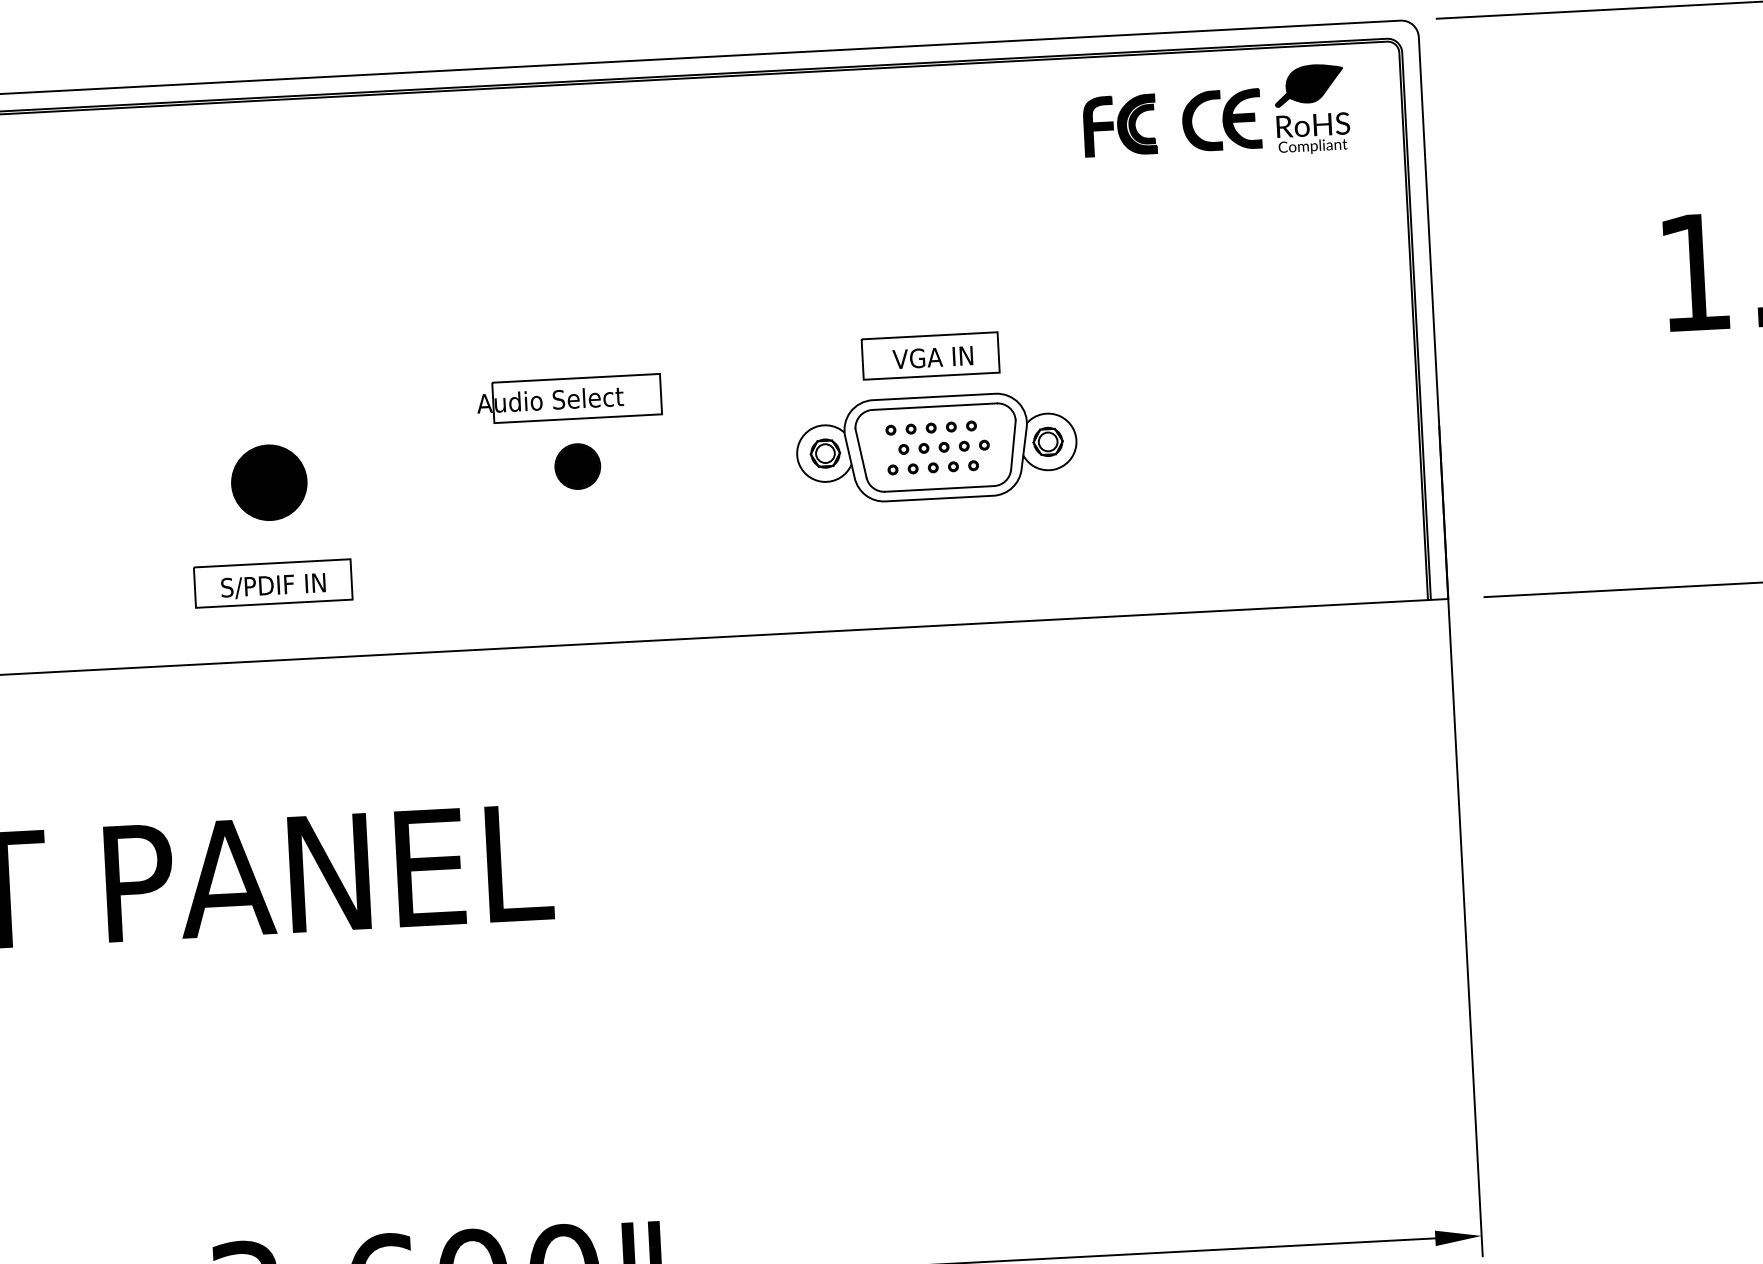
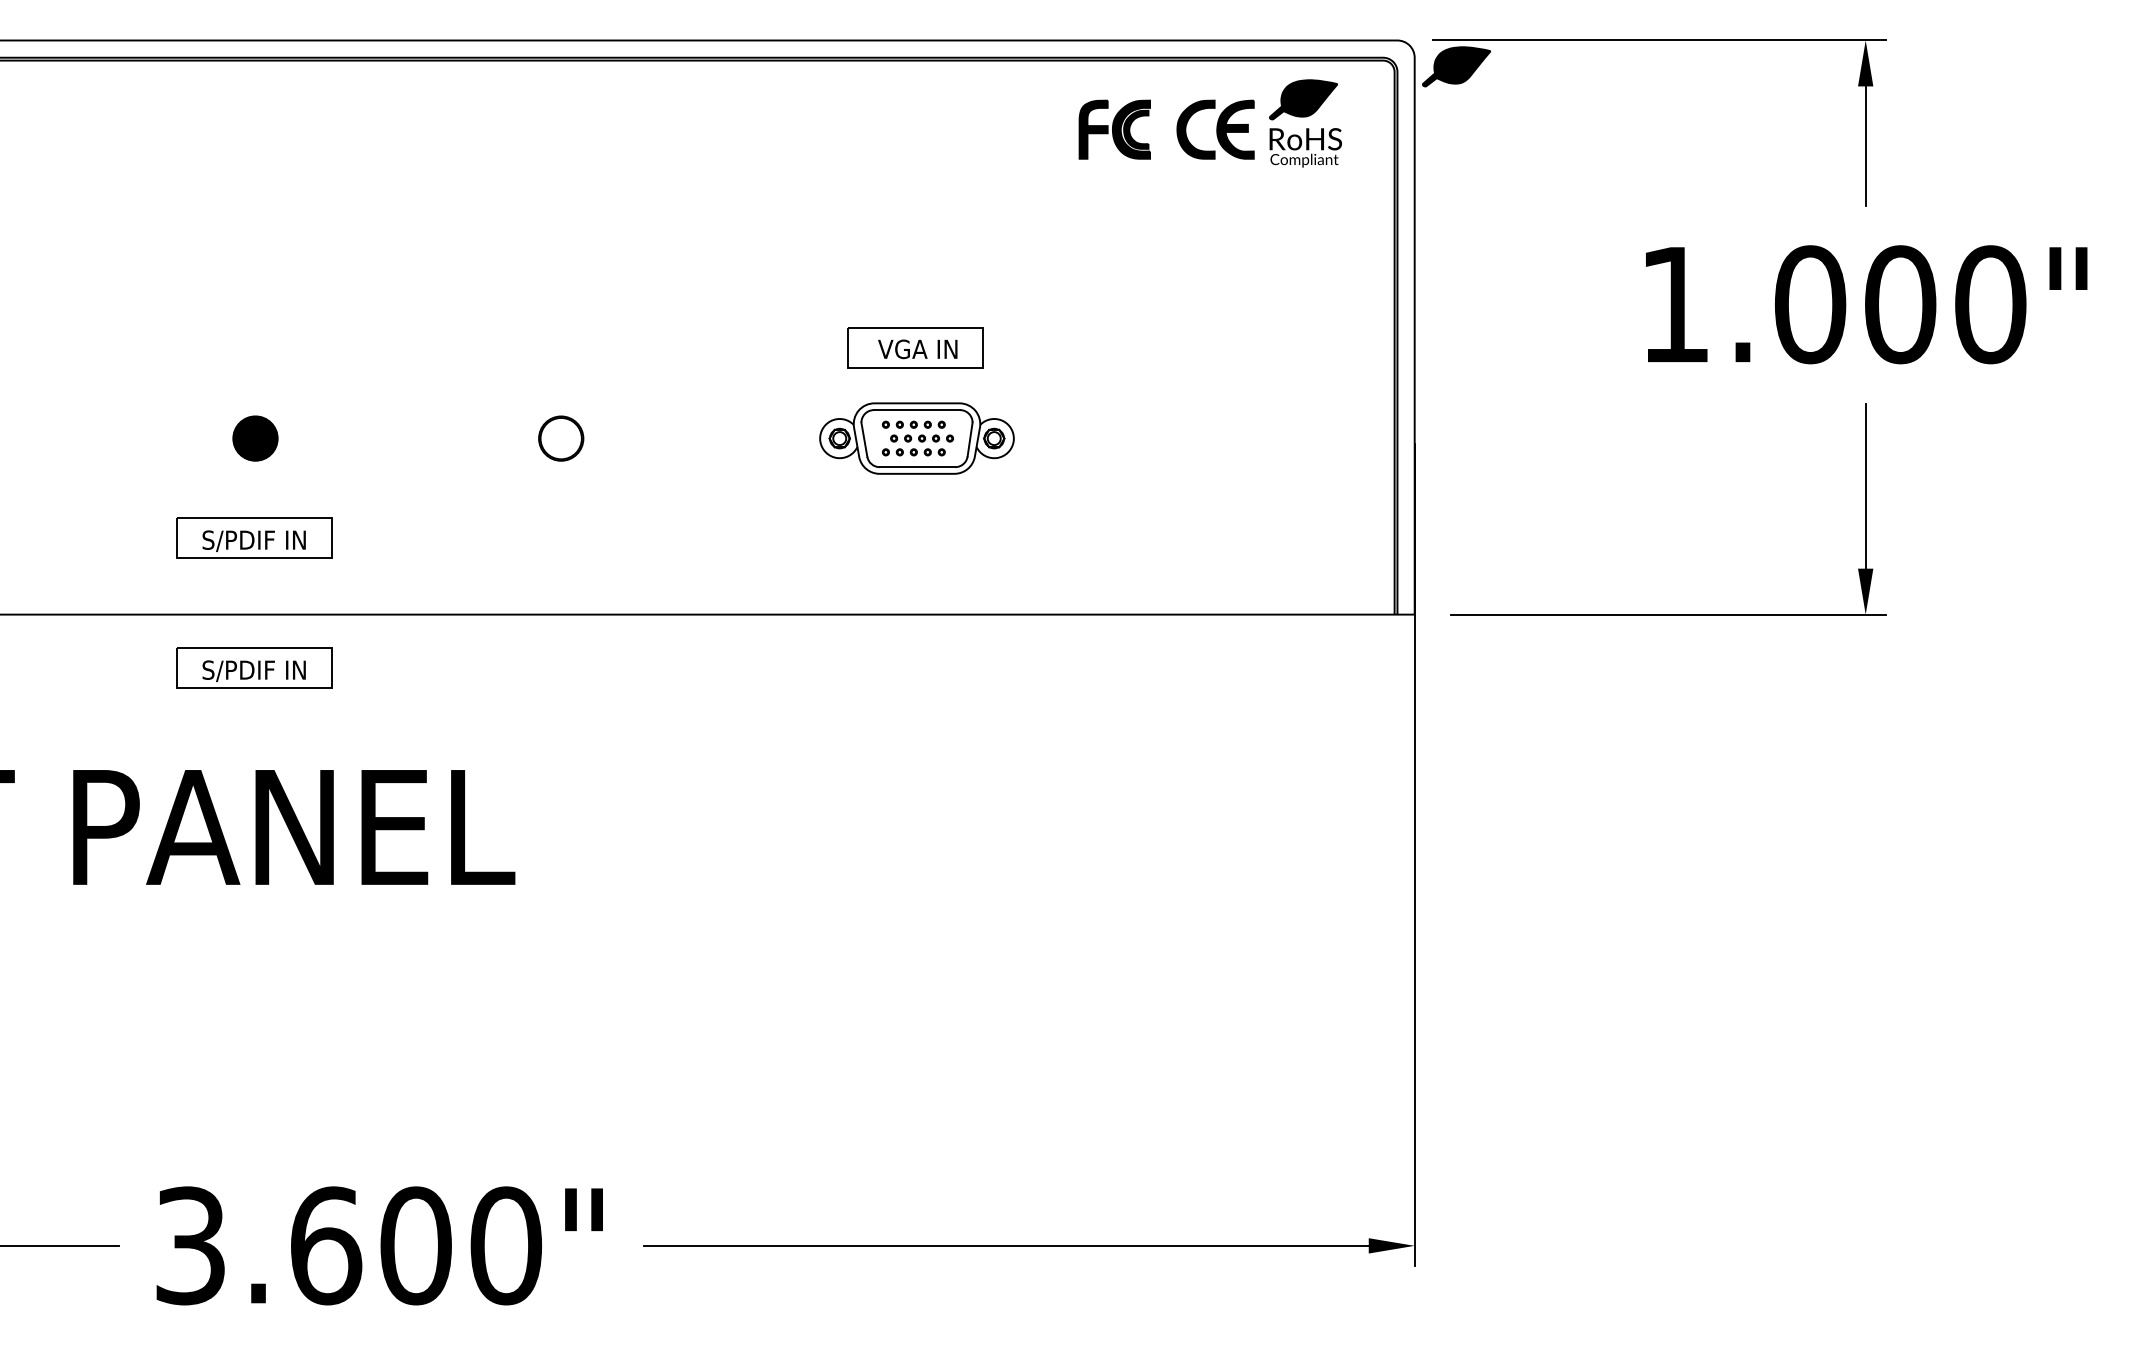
part: (1461, 43) -> (1456, 66), added
part: (569, 398) -> (556, 370), removed
part: (936, 447) -> (916, 438), size x0.7
fill: (577, 466) -> (560, 438), removed
part: (269, 482) -> (255, 438), size x0.6
part: (280, 713) -> (254, 667), added

